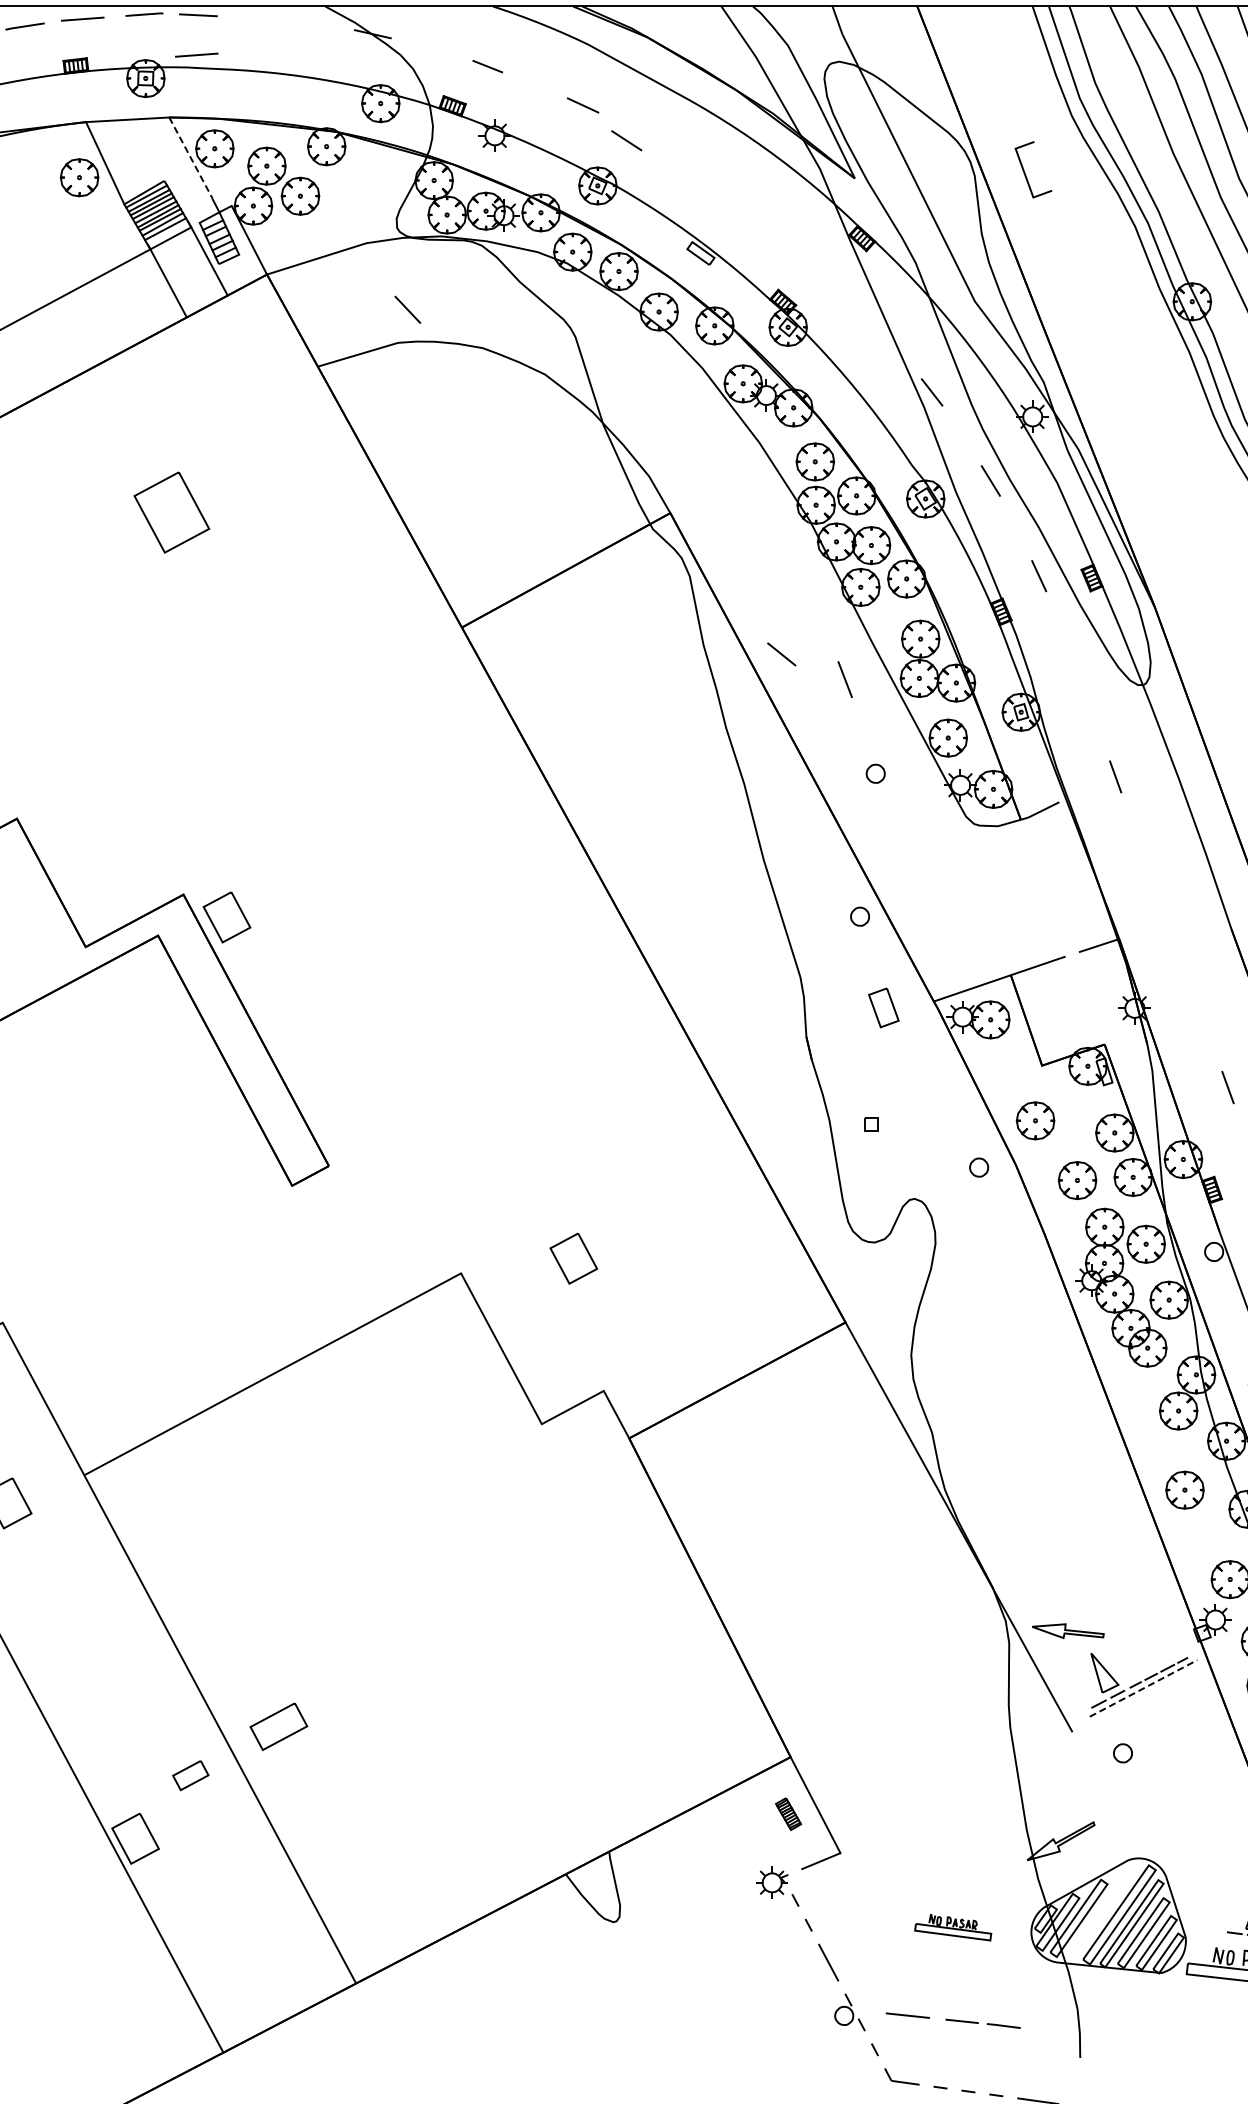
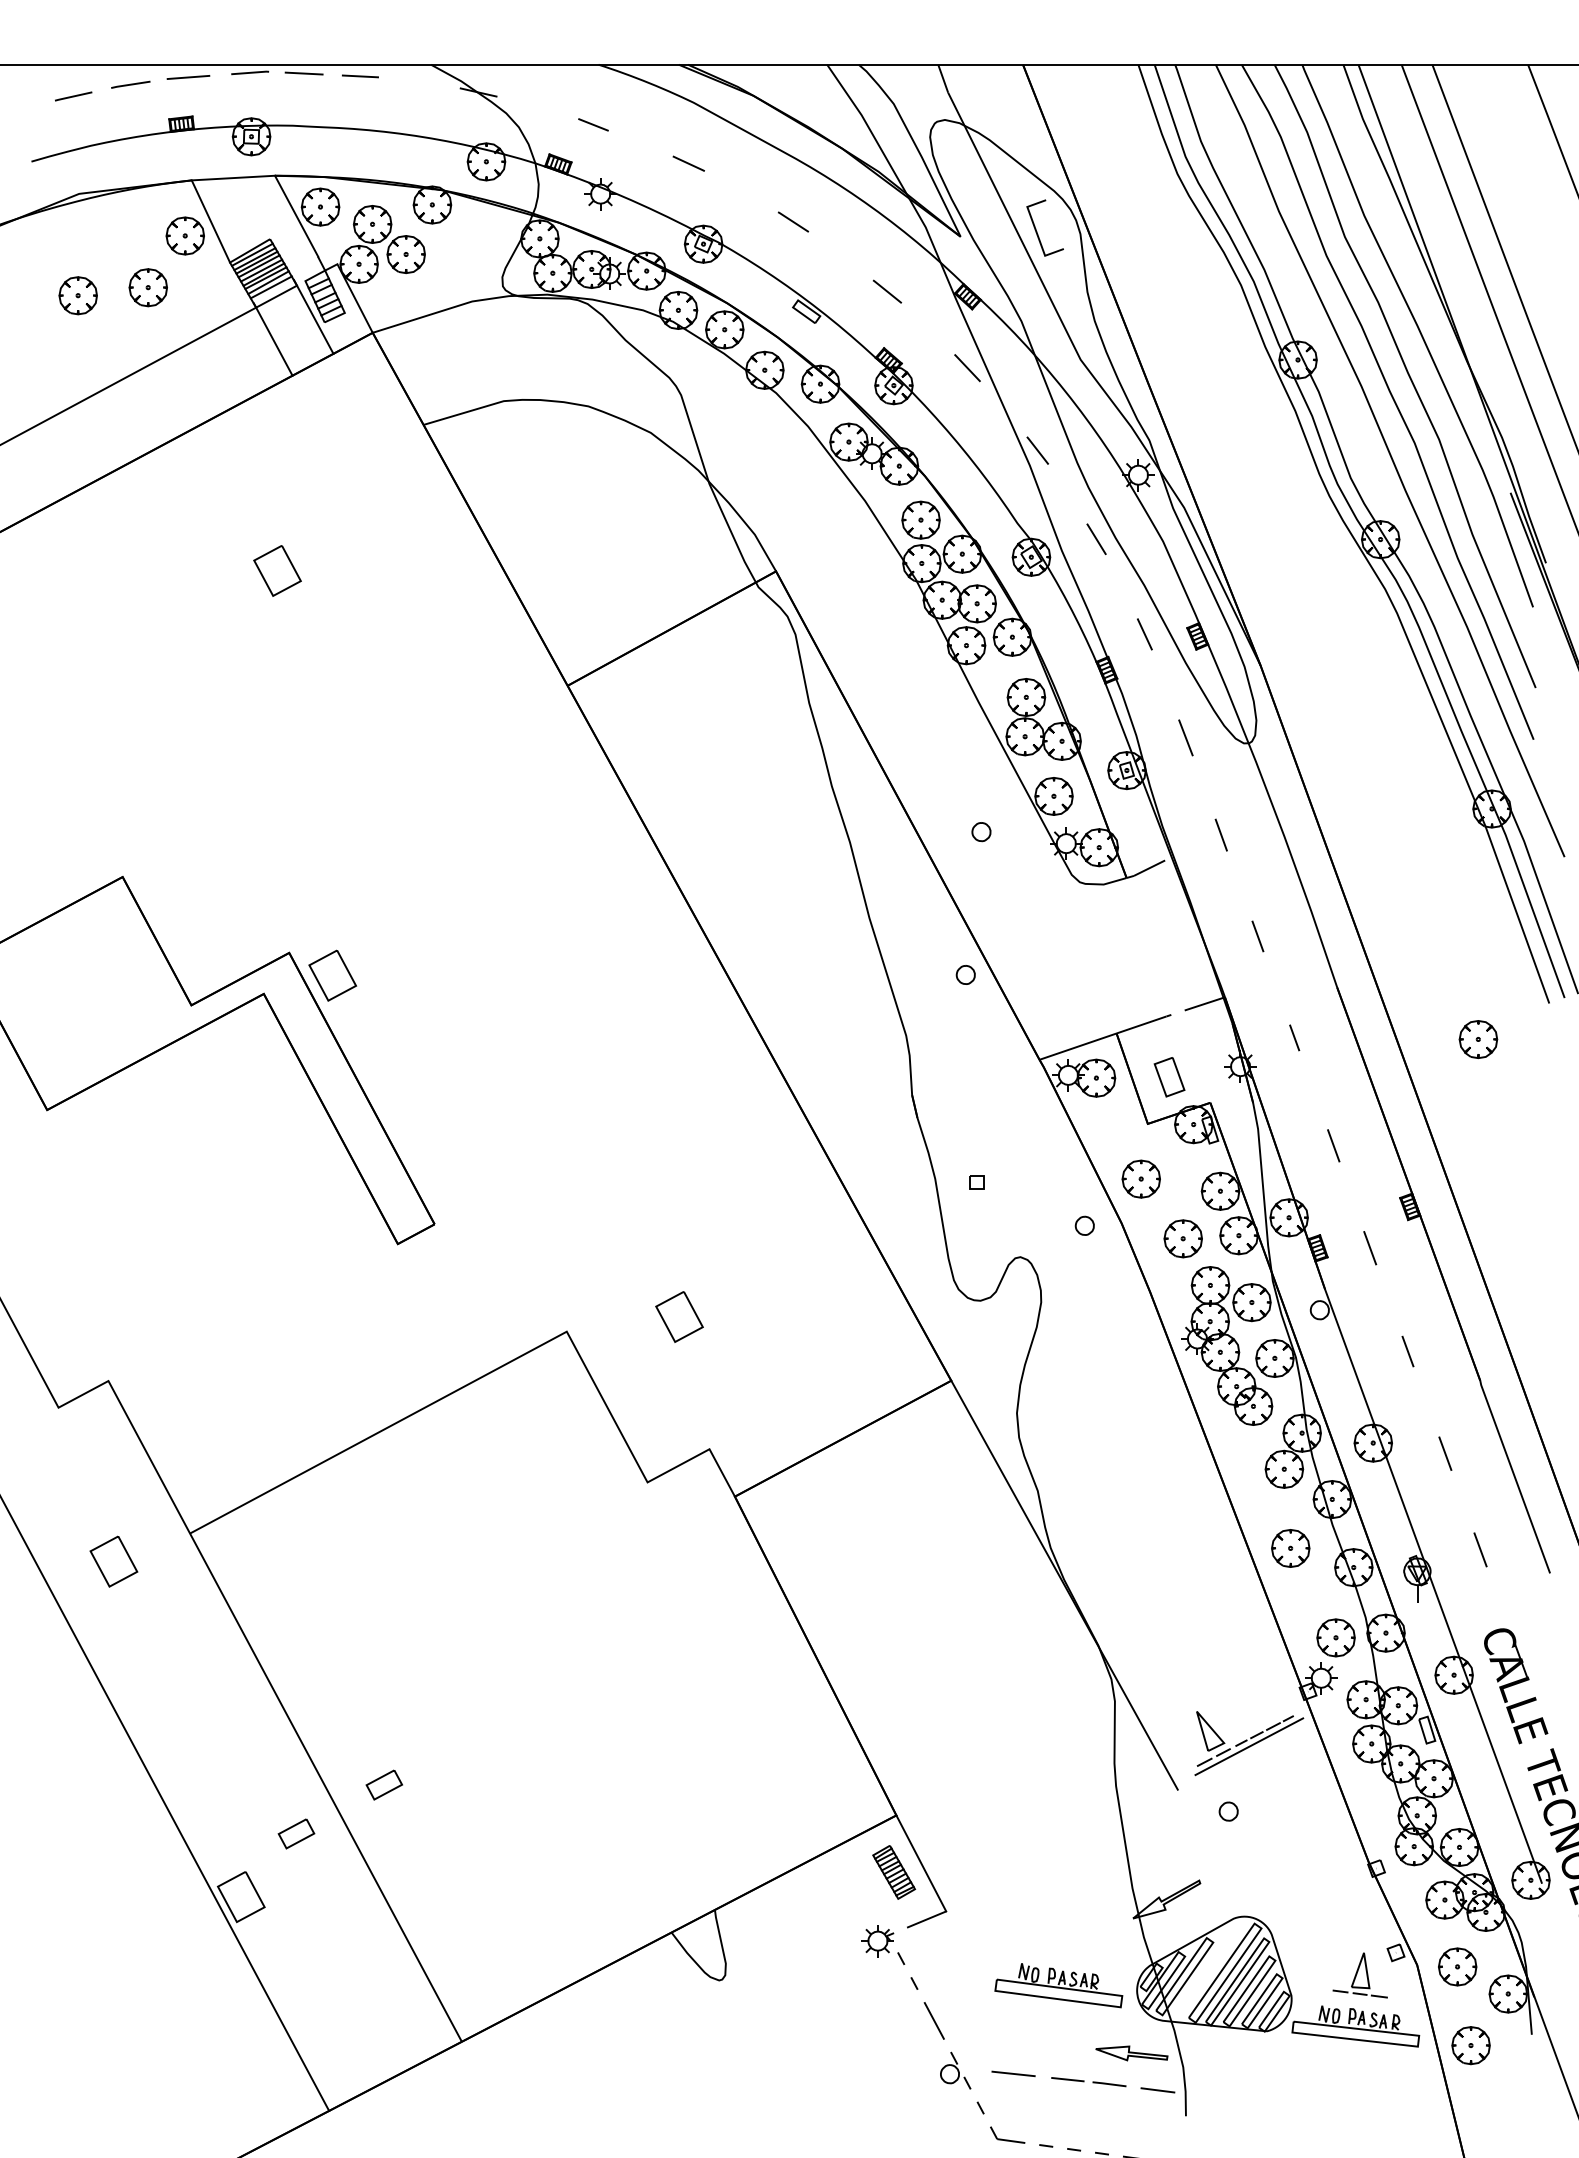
line: (254, 18) -> (360, 76), added
line: (196, 55) -> (302, 113), removed
line: (626, 140) -> (793, 221), moved
line: (190, 158) -> (296, 216), dashed -> solid
line: (1024, 170) -> (1036, 228), moved
part: (41, 229) -> (147, 287), added
line: (407, 310) -> (967, 368), moved
part: (171, 512) -> (277, 570), size x0.62
line: (781, 654) -> (887, 291), moved
line: (844, 679) -> (1185, 737), moved
line: (1151, 878) -> (1257, 936), added
line: (1188, 979) -> (1294, 1037), added
part: (883, 1008) -> (1169, 1077), moved
part: (1067, 1631) -> (1131, 2053), moved
line: (1143, 1688) -> (1249, 1746), dashed -> solid
part: (277, 1726) -> (383, 1784), size x0.62
part: (788, 1814) -> (894, 1872), size x1.67
part: (952, 1927) -> (1058, 1985), size x1.67
line: (1051, 2032) -> (1157, 2090), added

